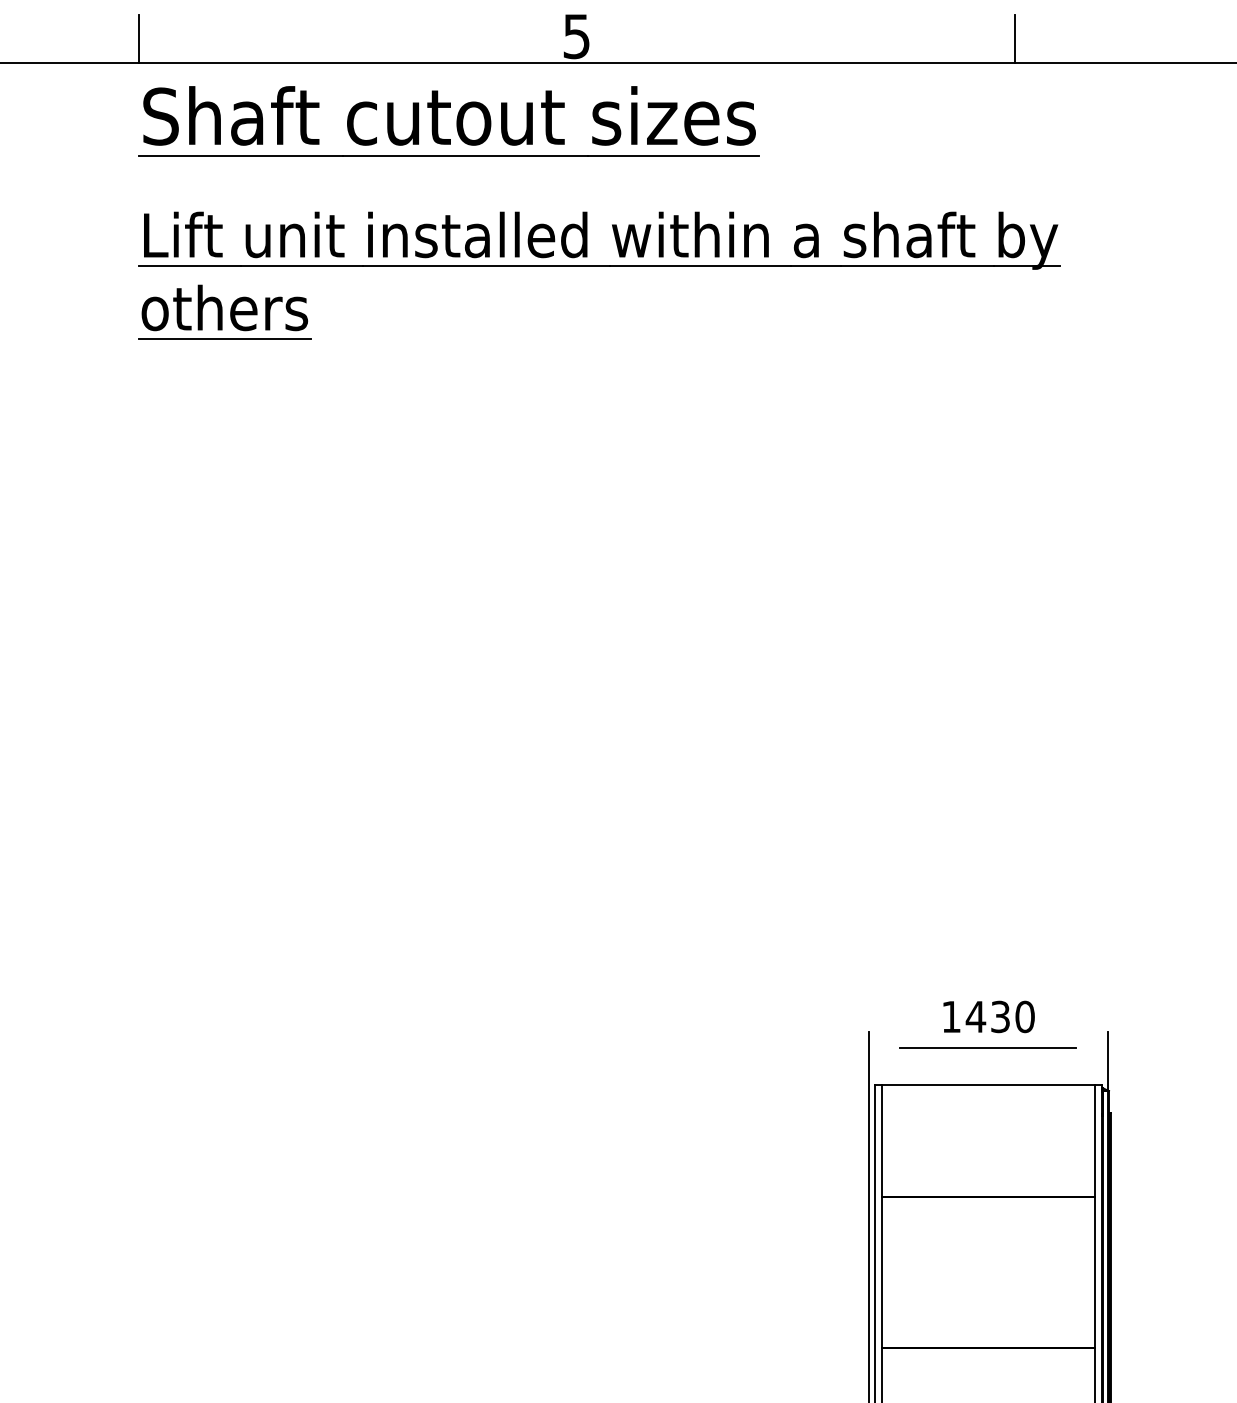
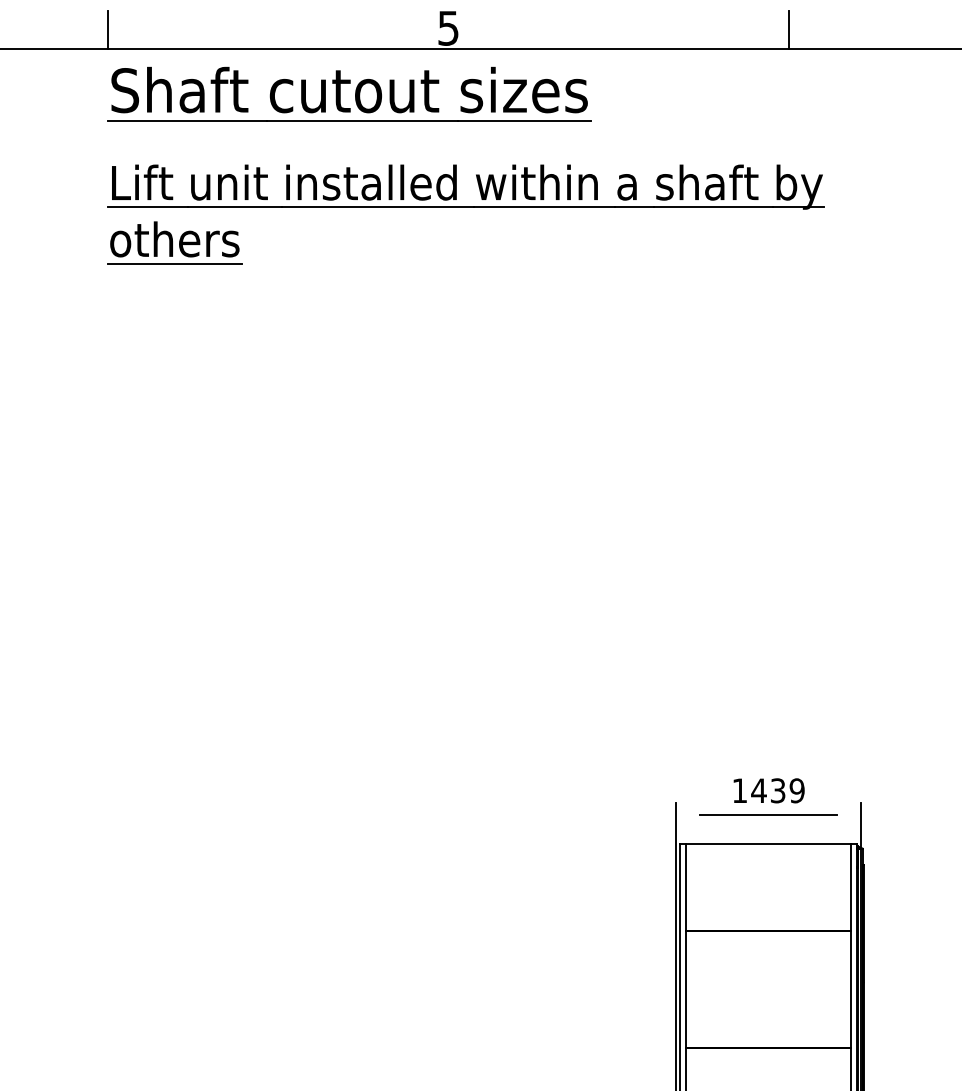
text: (1024, 1016) -> (796, 790), 1430 -> 1439

